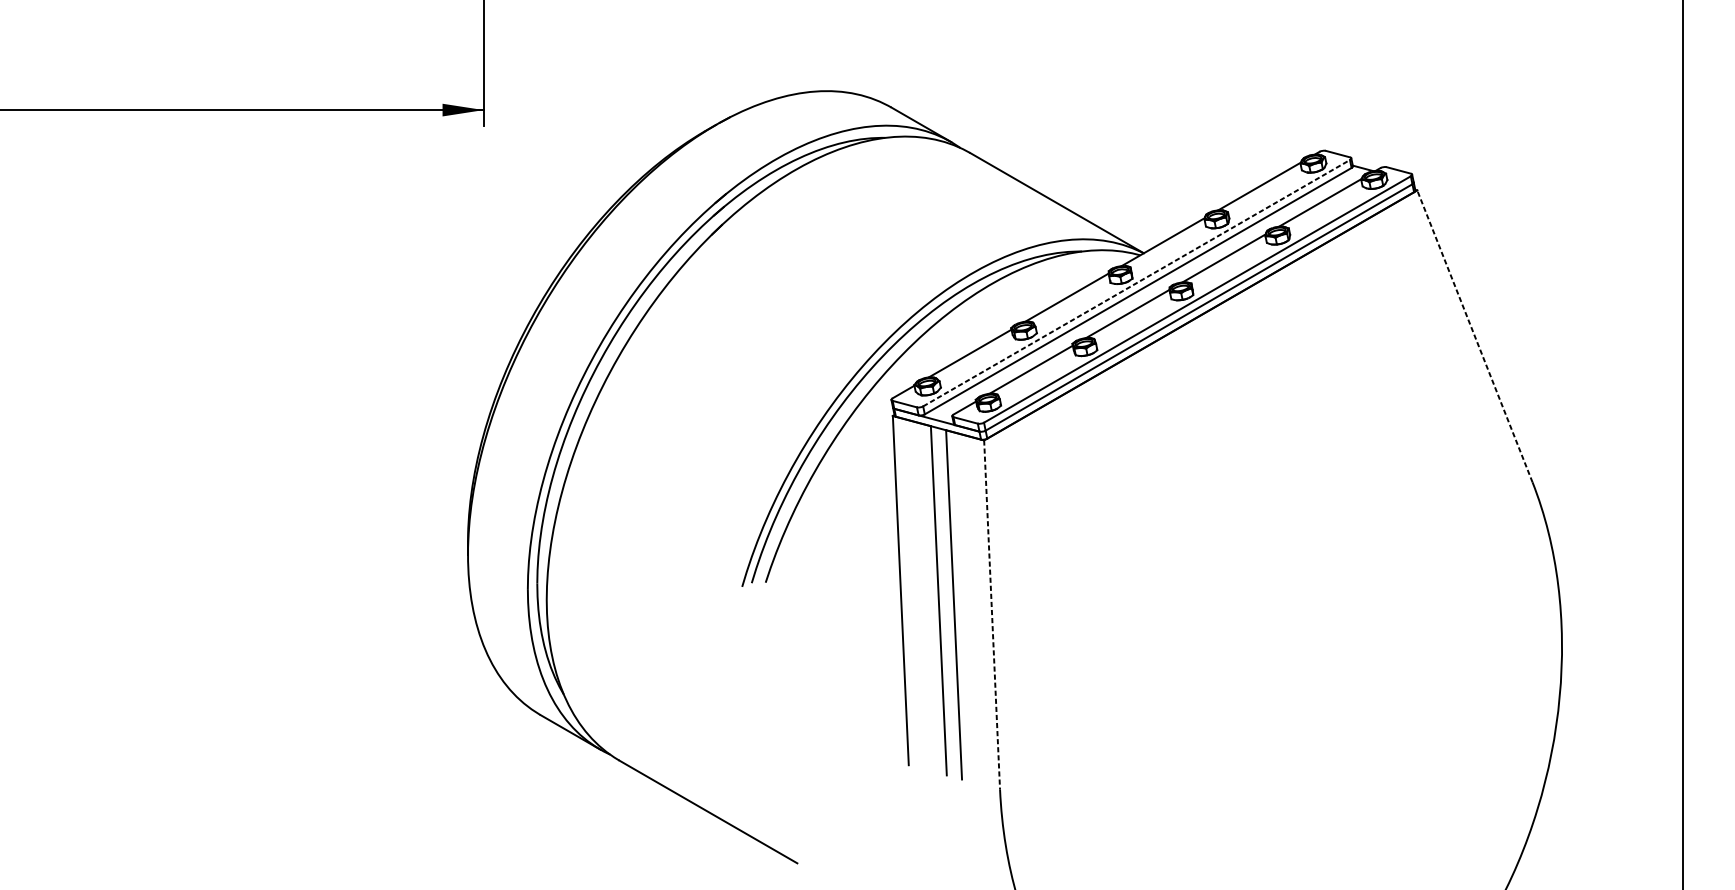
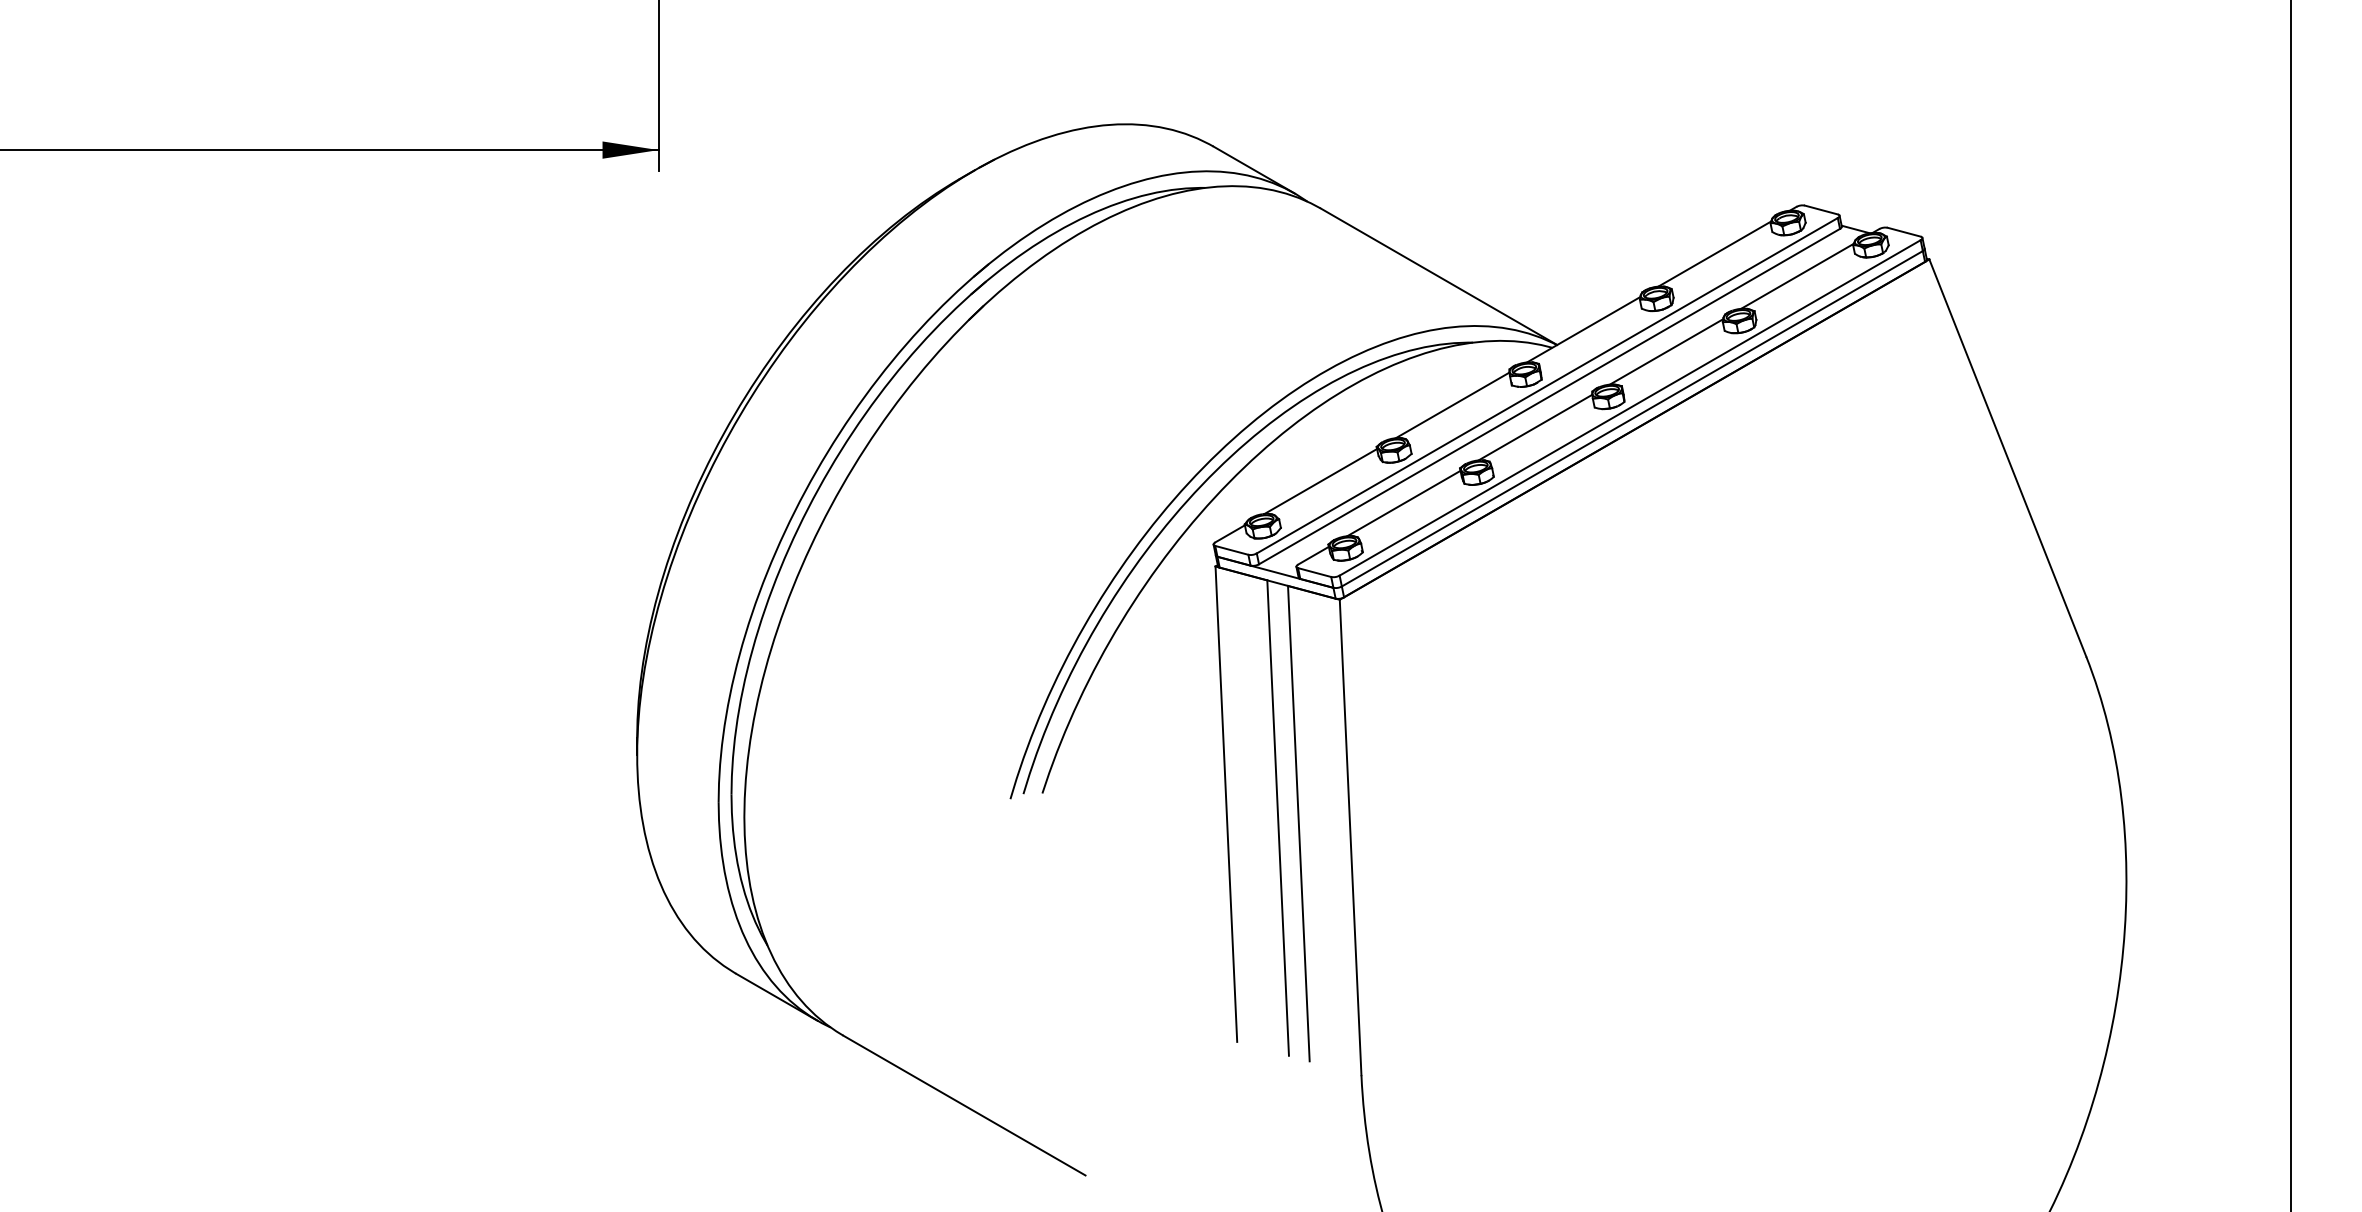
line: (1136, 283) -> (1547, 385), dashed -> solid
line: (1474, 336) -> (2007, 458), dashed -> solid
line: (992, 615) -> (1350, 837), dashed -> solid

